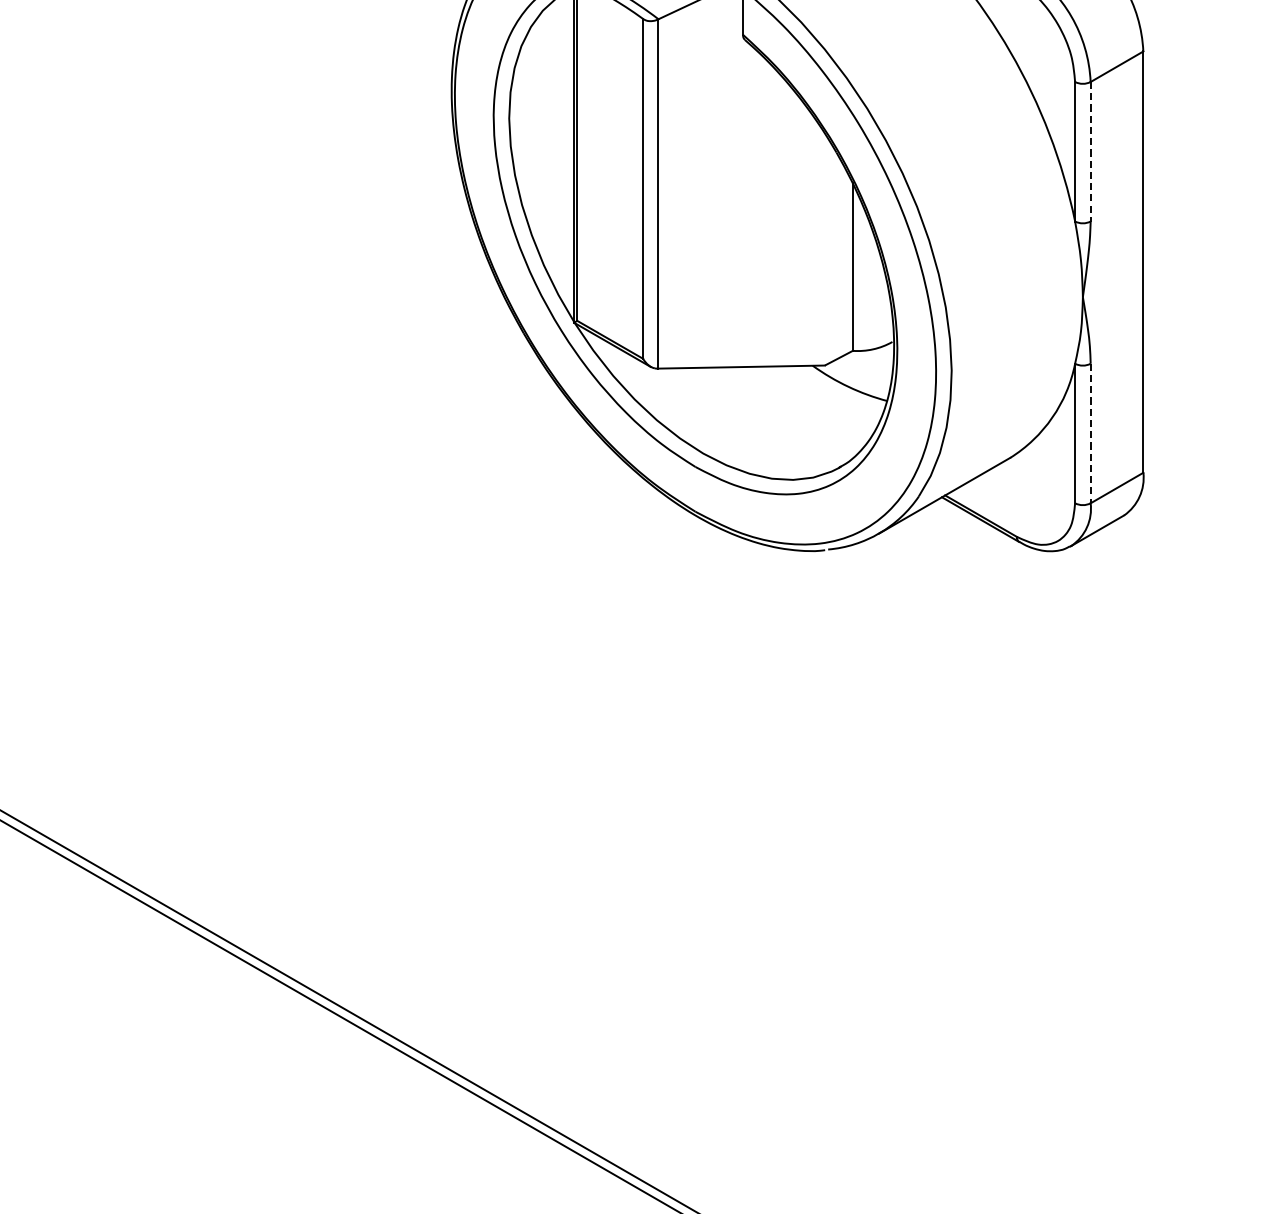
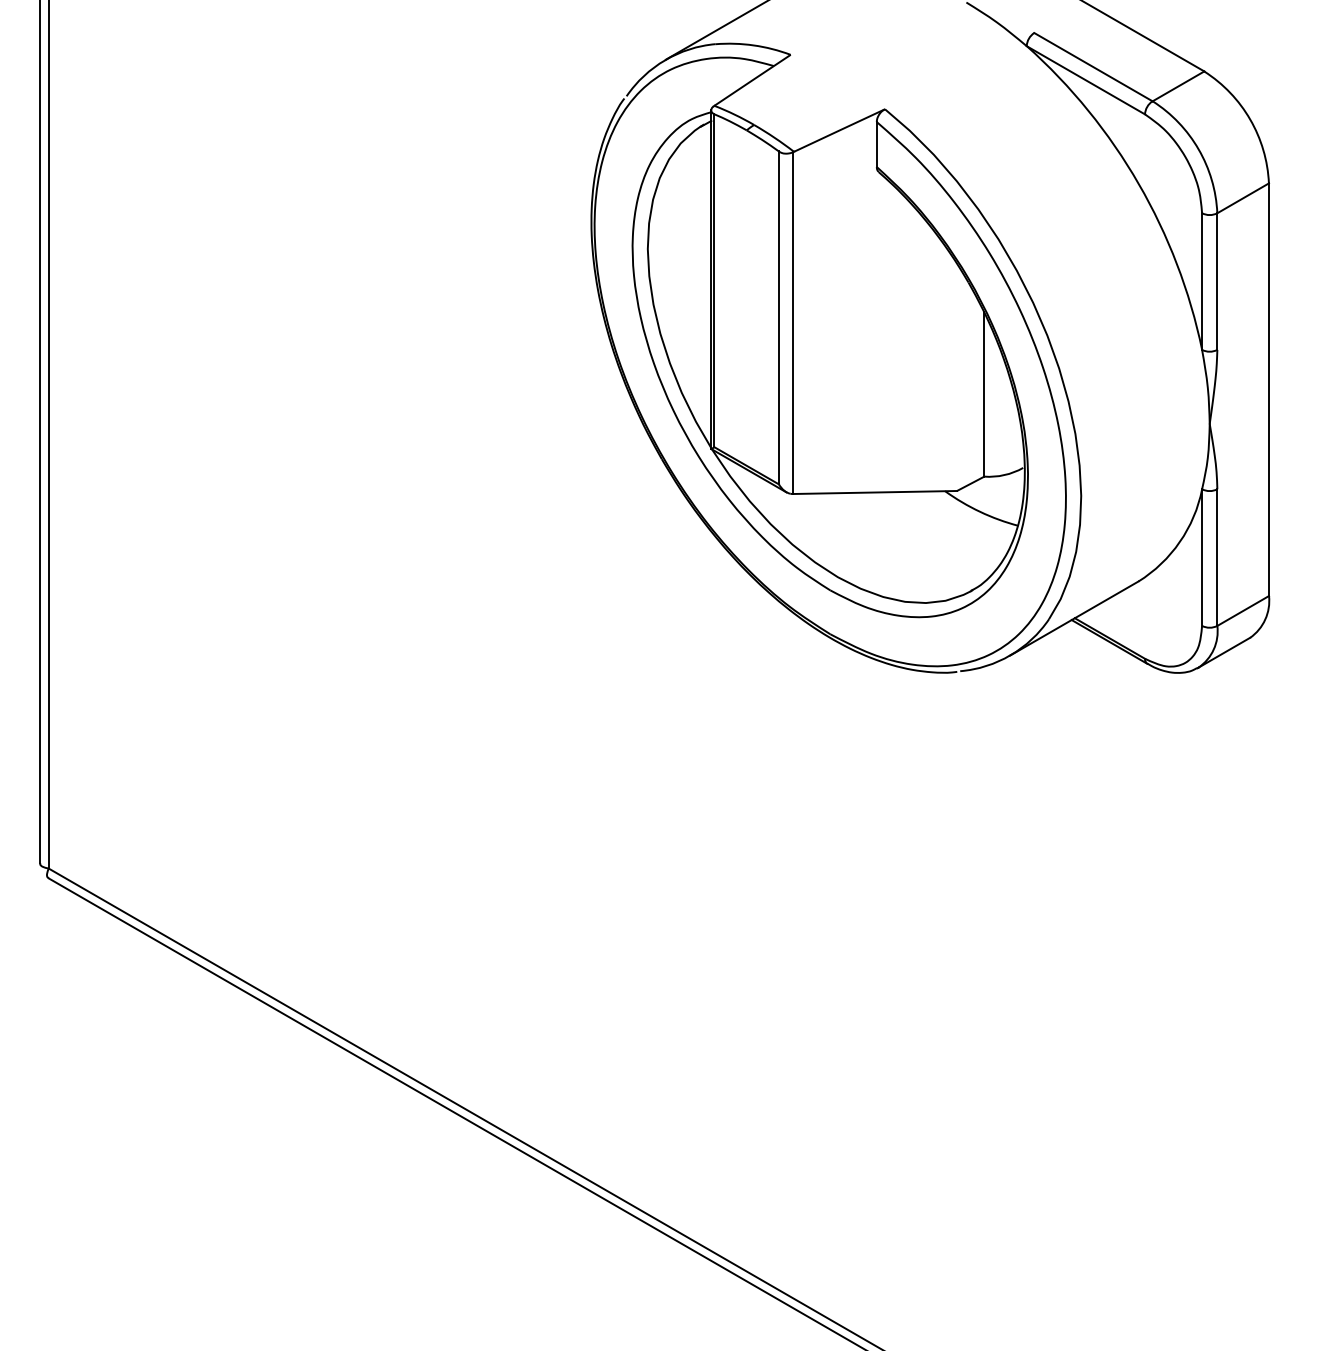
line: (1090, 152) -> (1217, 282), dashed -> solid
line: (1090, 434) -> (1217, 558), dashed -> solid

